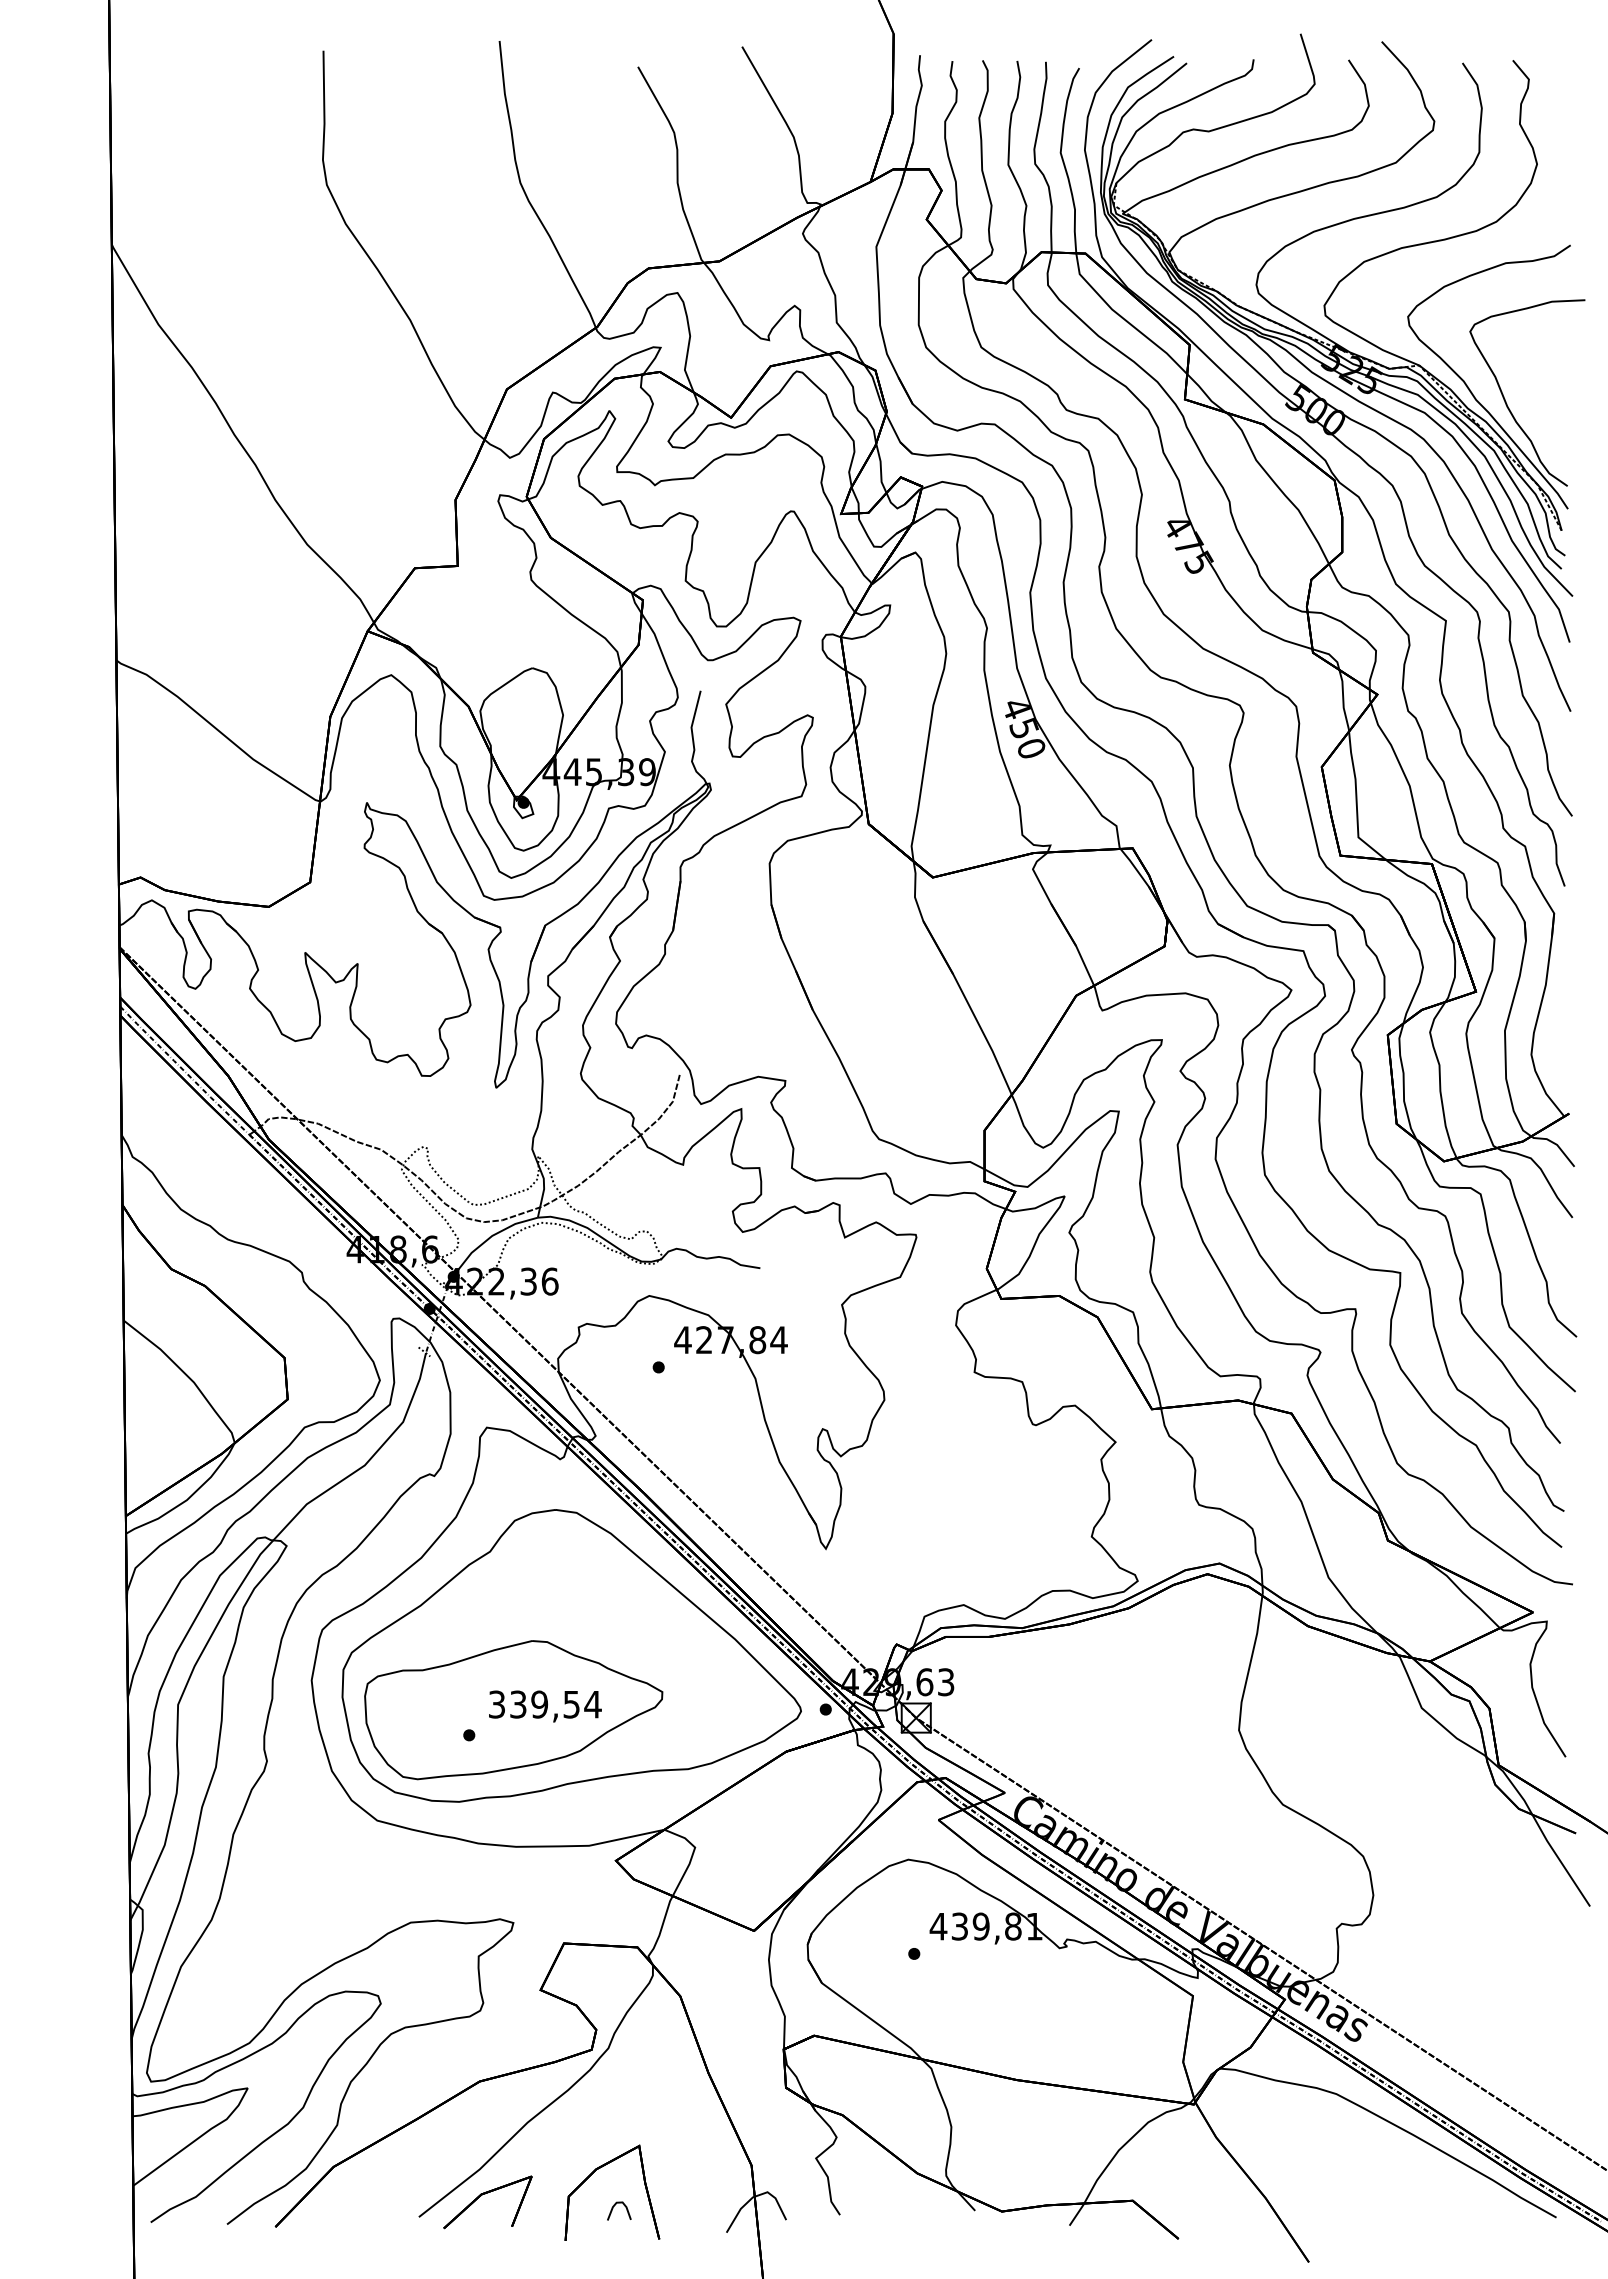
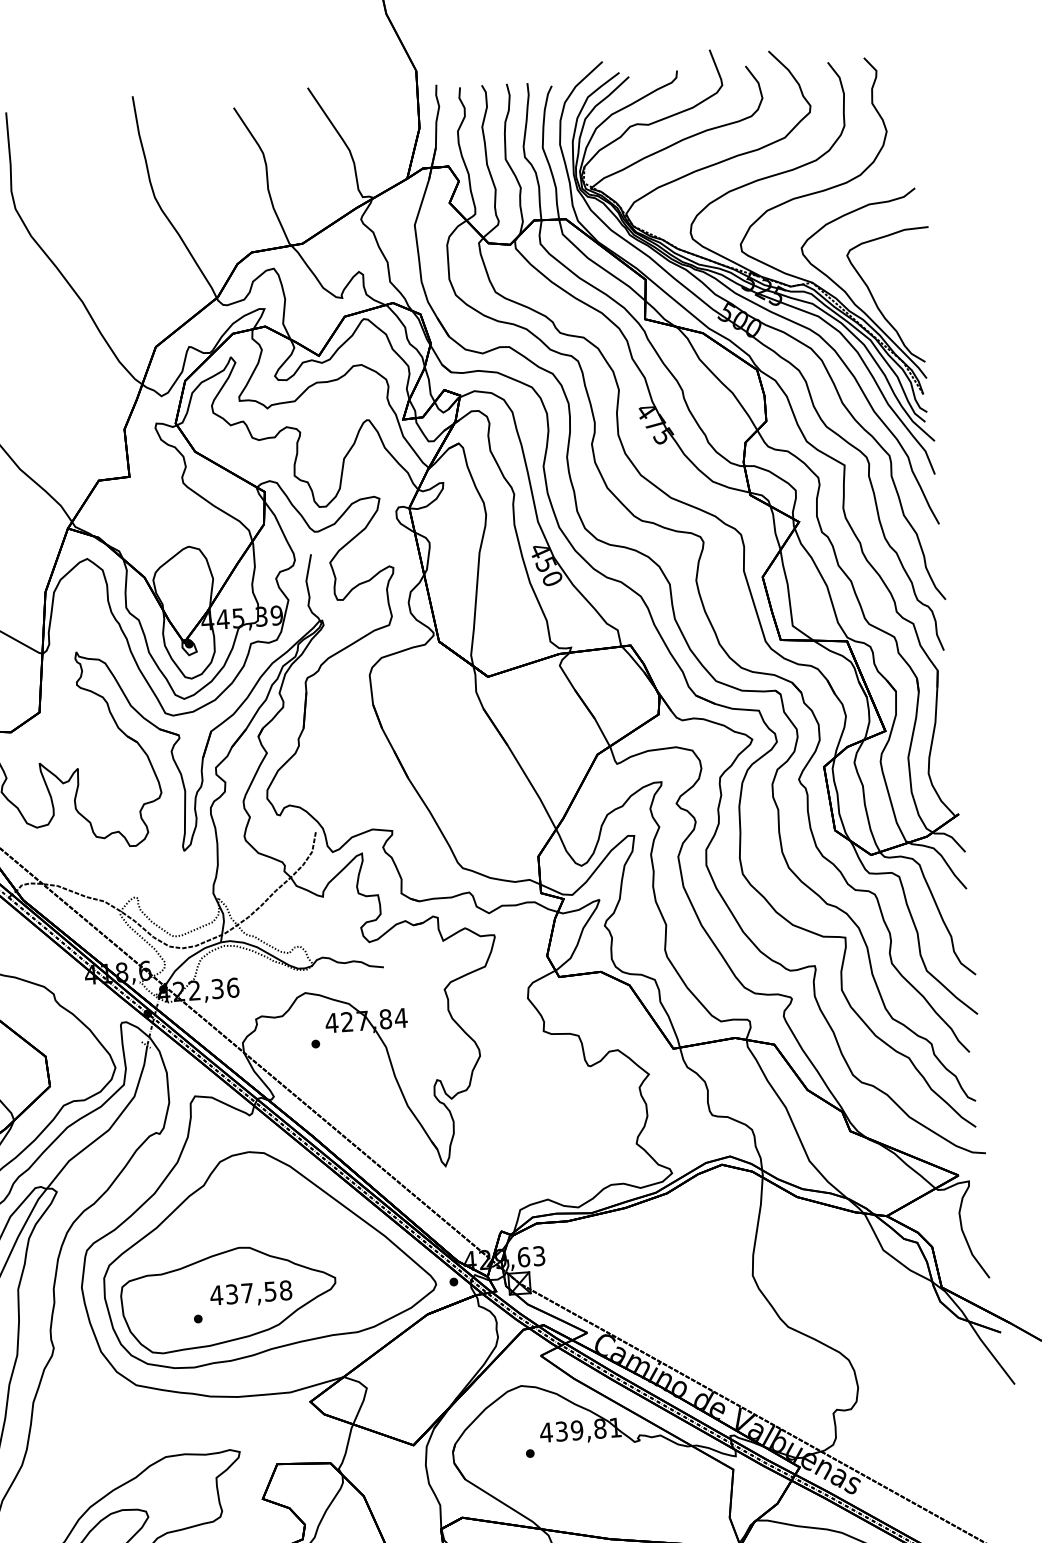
text: (544, 1704) -> (250, 1292), 339,54 -> 437,58

